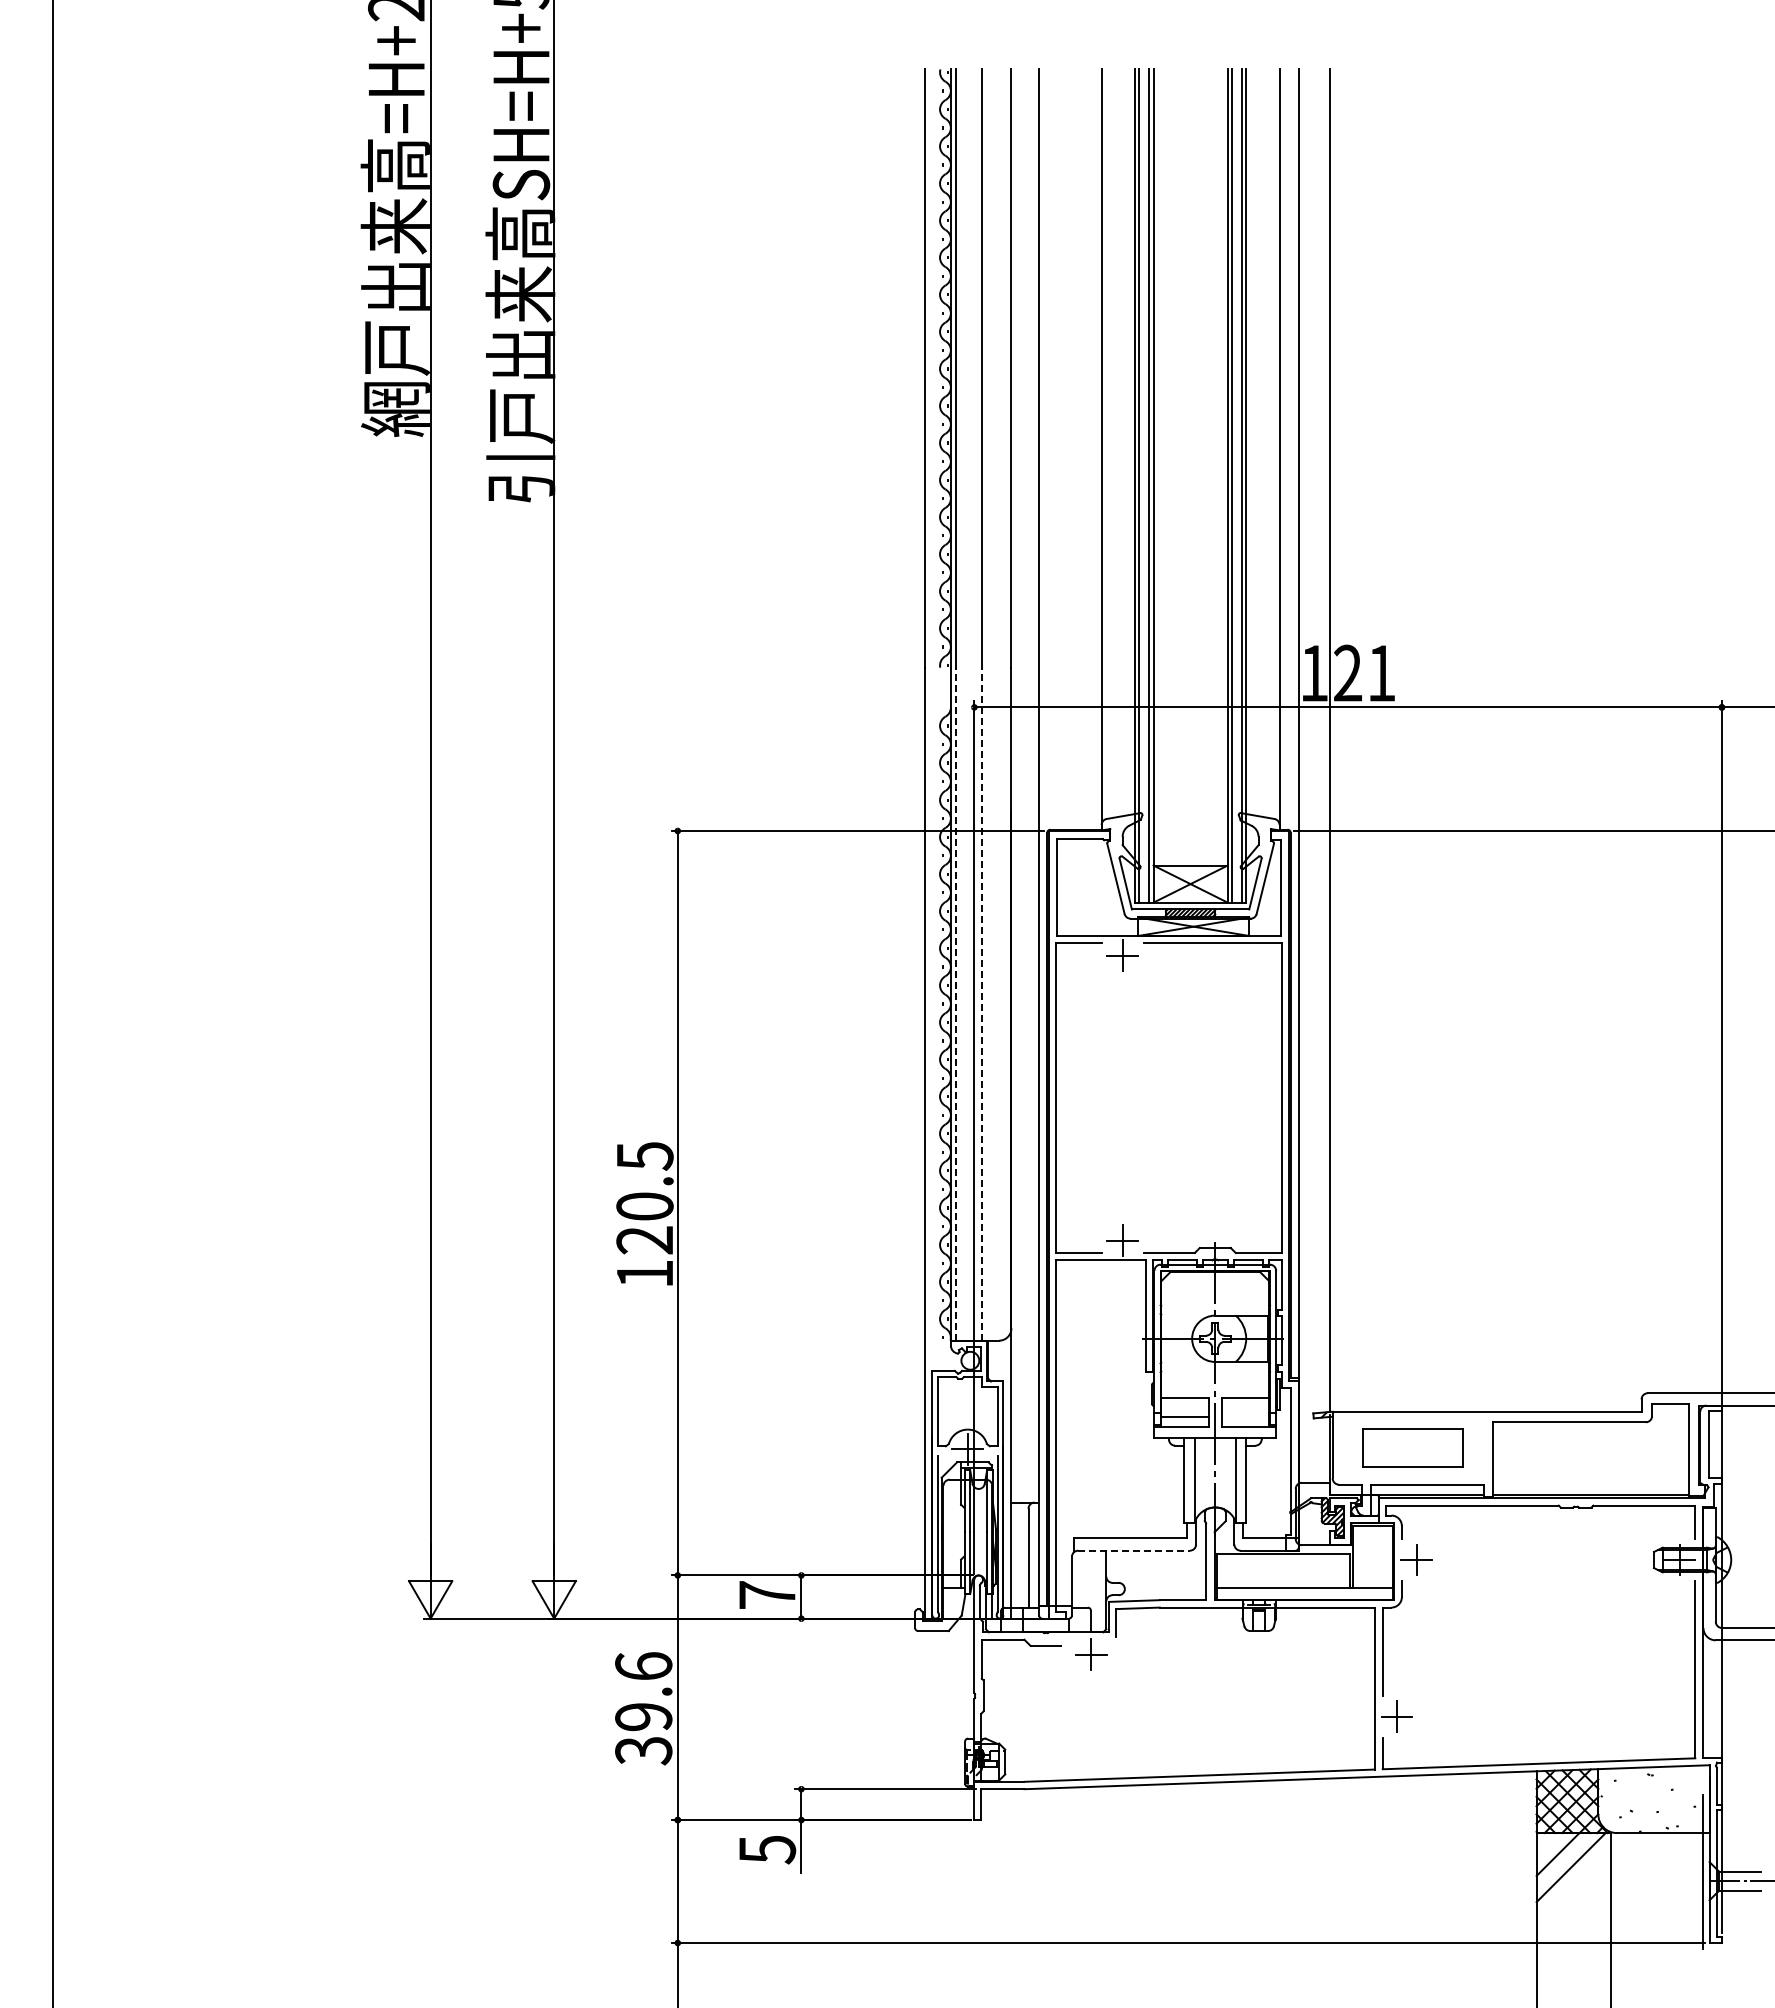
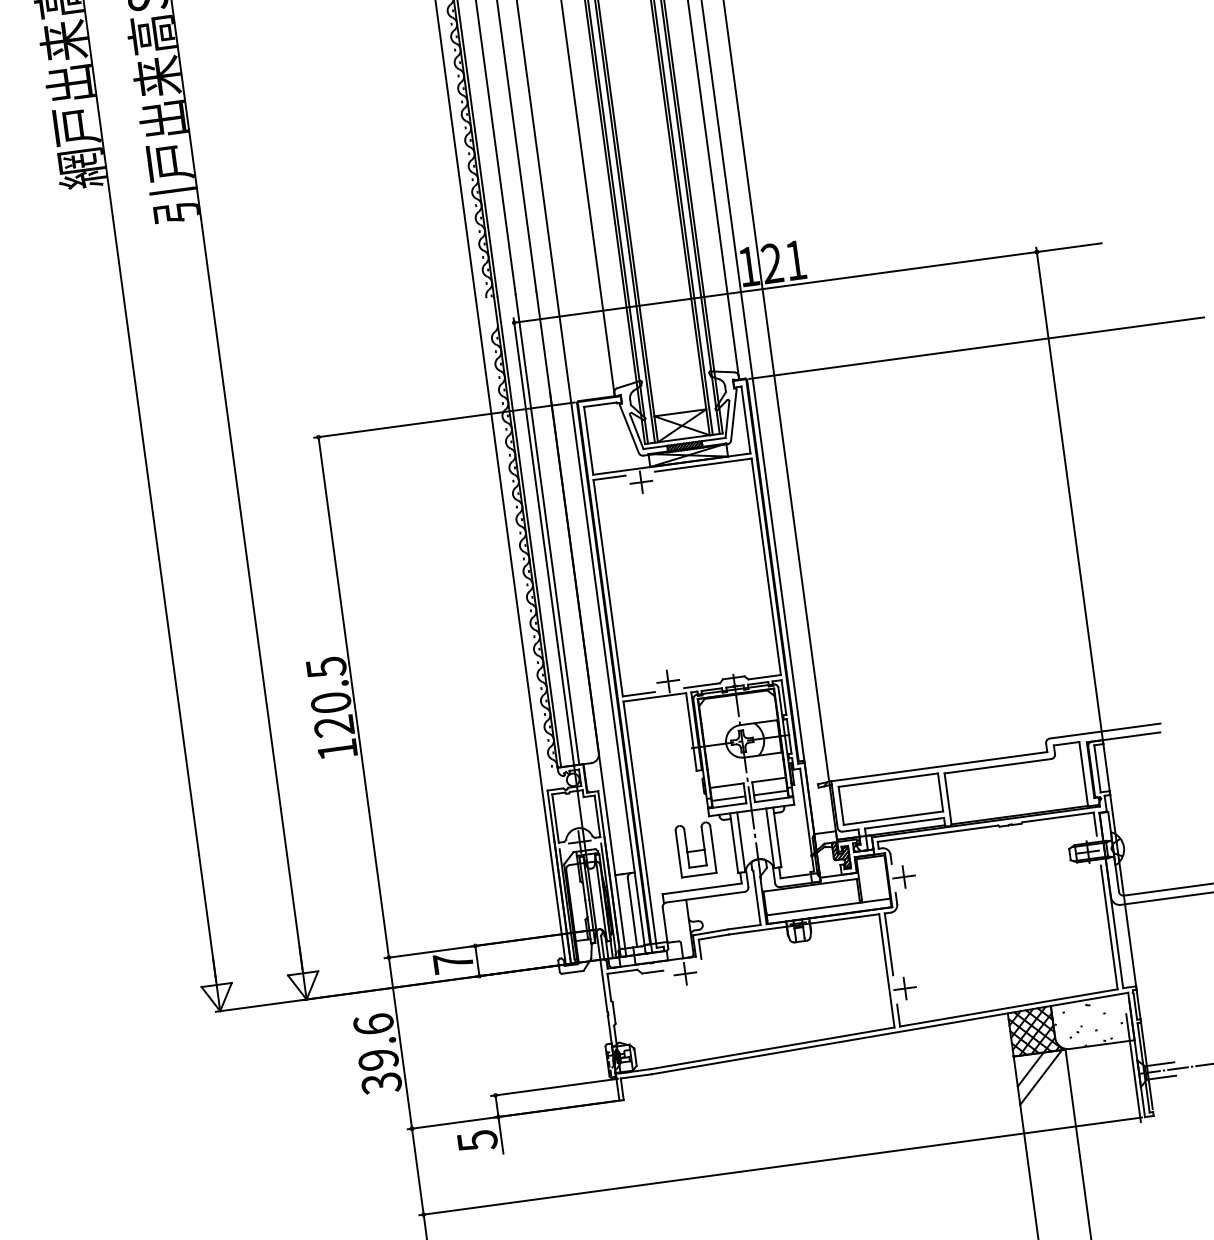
line: (955, 1003) -> (529, 531), dashed -> solid
line: (981, 1003) -> (547, 529), dashed -> solid
line: (1245, 1416) -> (770, 792), added
part: (1412, 1447) -> (890, 798), size x1.43
part: (1128, 1481) -> (695, 849), added
line: (1134, 1550) -> (705, 897), dashed -> solid

